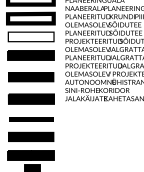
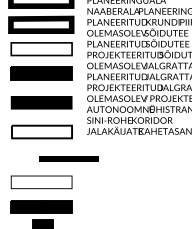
fill: (31, 98) -> (42, 131), removed
line: (31, 119) -> (68, 159), moved
fill: (31, 136) -> (42, 181), removed

